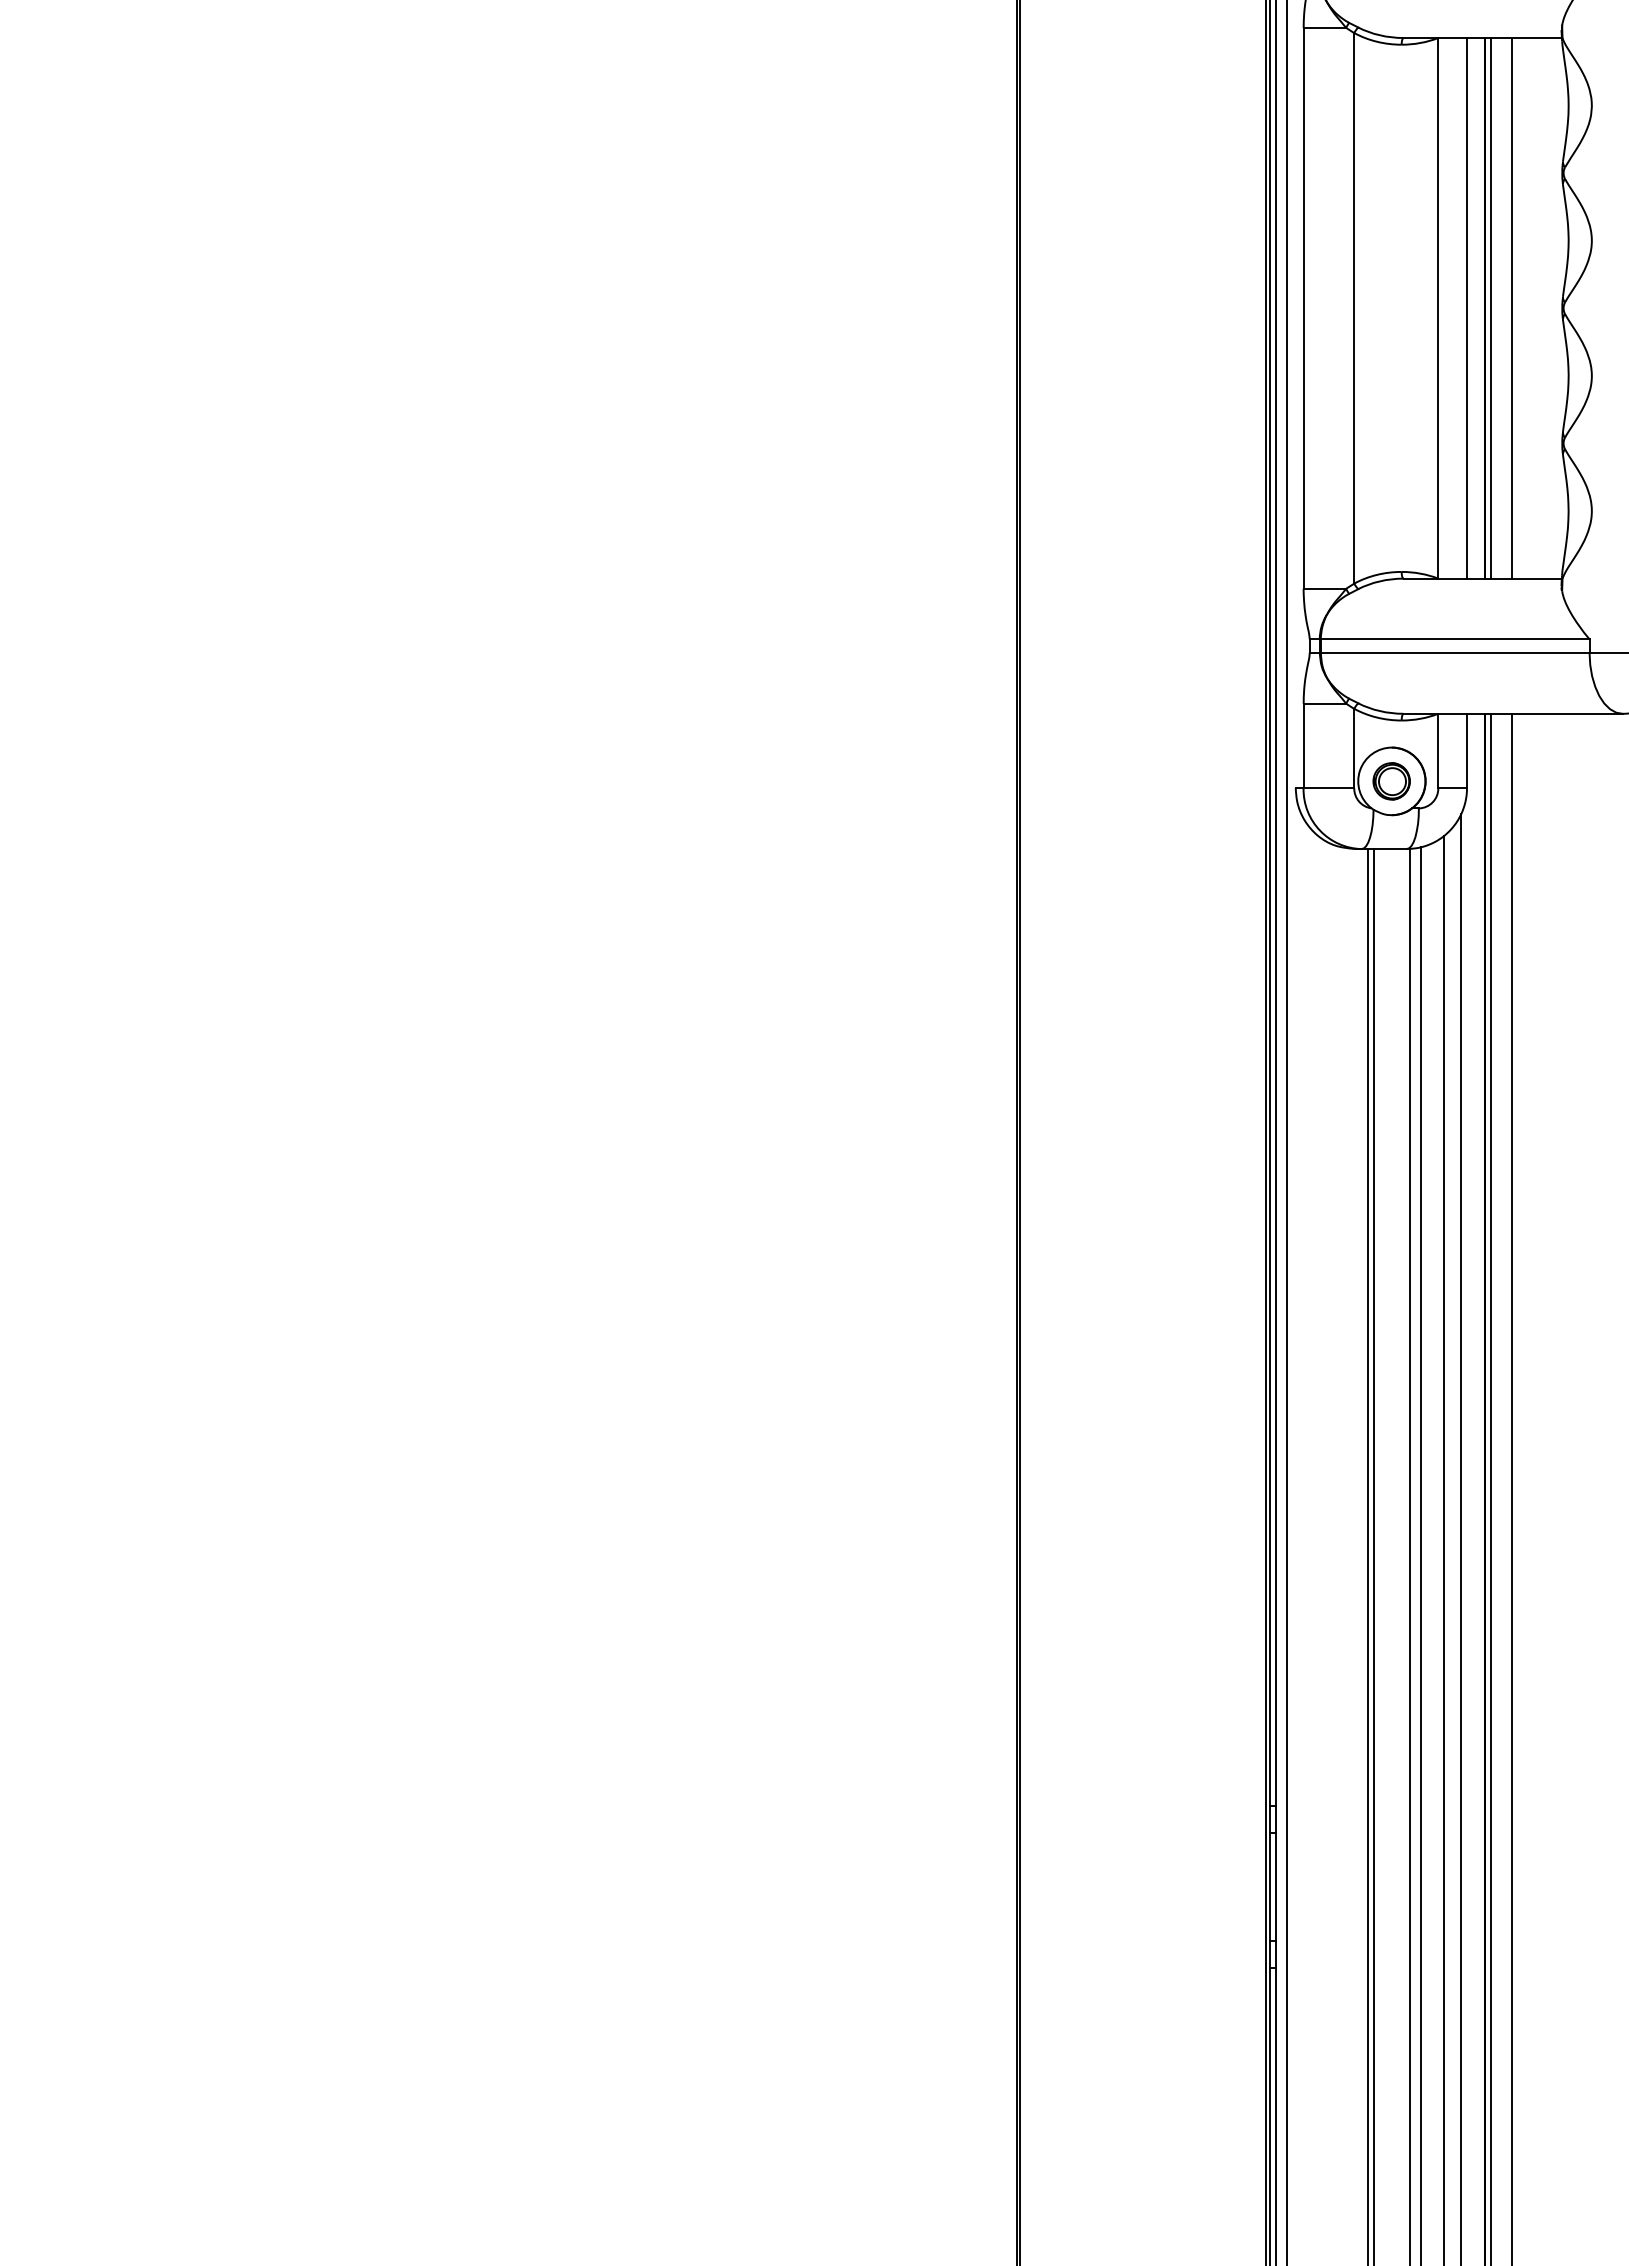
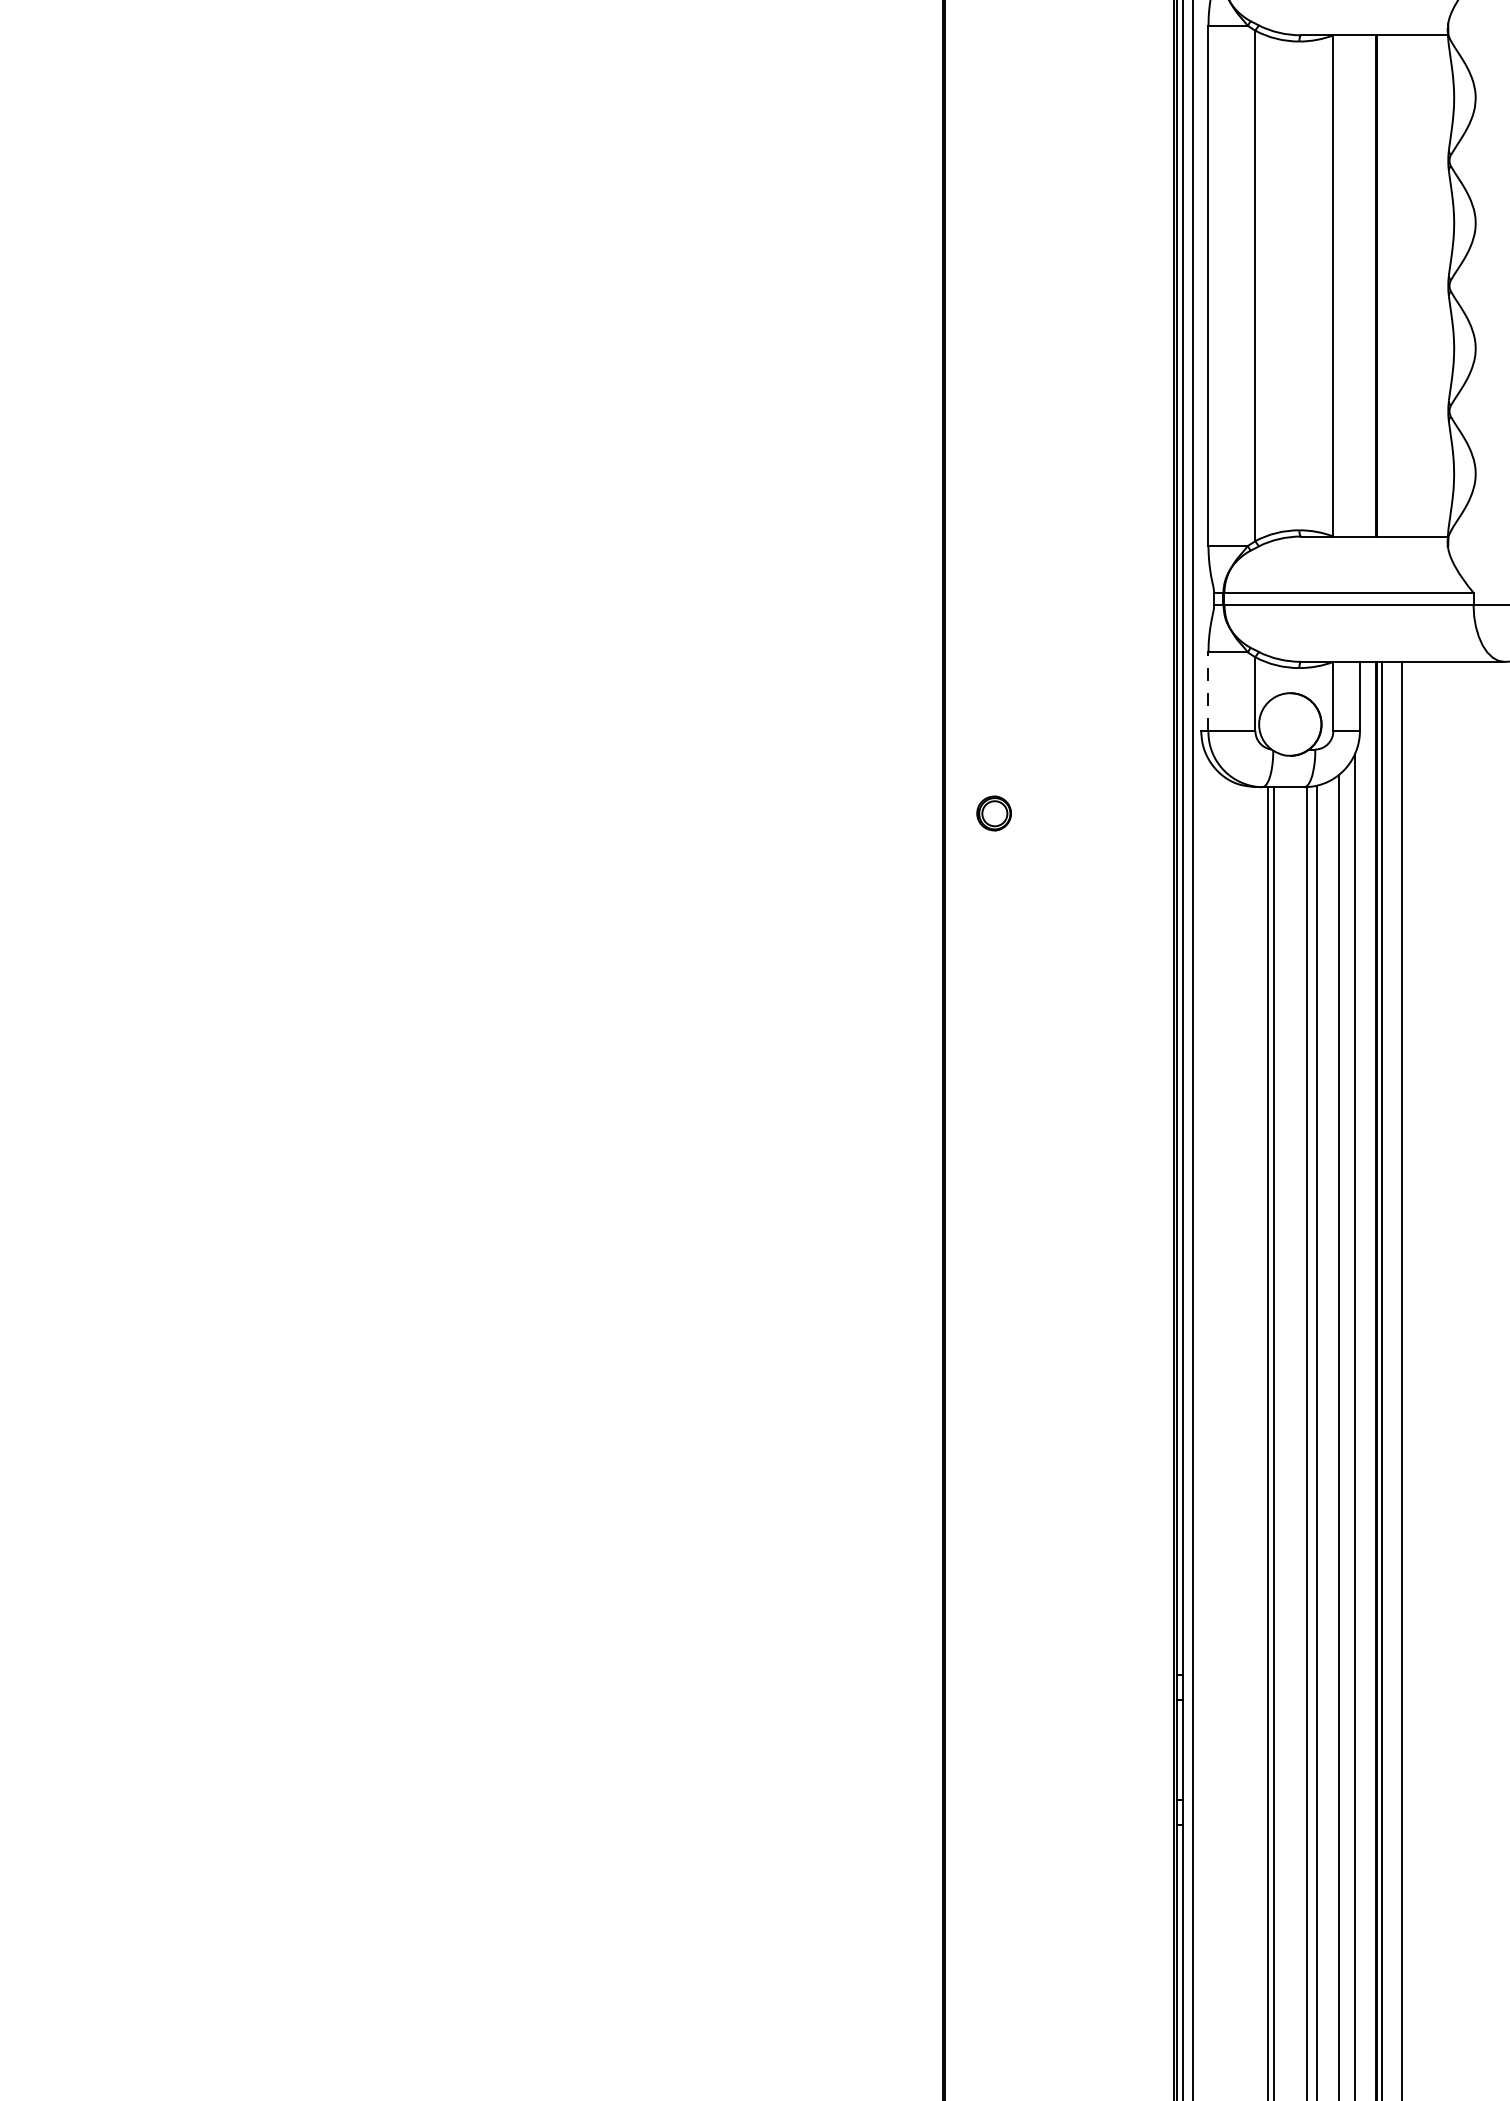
line: (1466, 307) -> (1359, 285), removed
line: (1491, 307) -> (1382, 285), removed
line: (1511, 307) -> (1401, 285), removed
line: (1303, 745) -> (1208, 691), solid -> dashed
part: (1391, 781) -> (993, 813), moved

